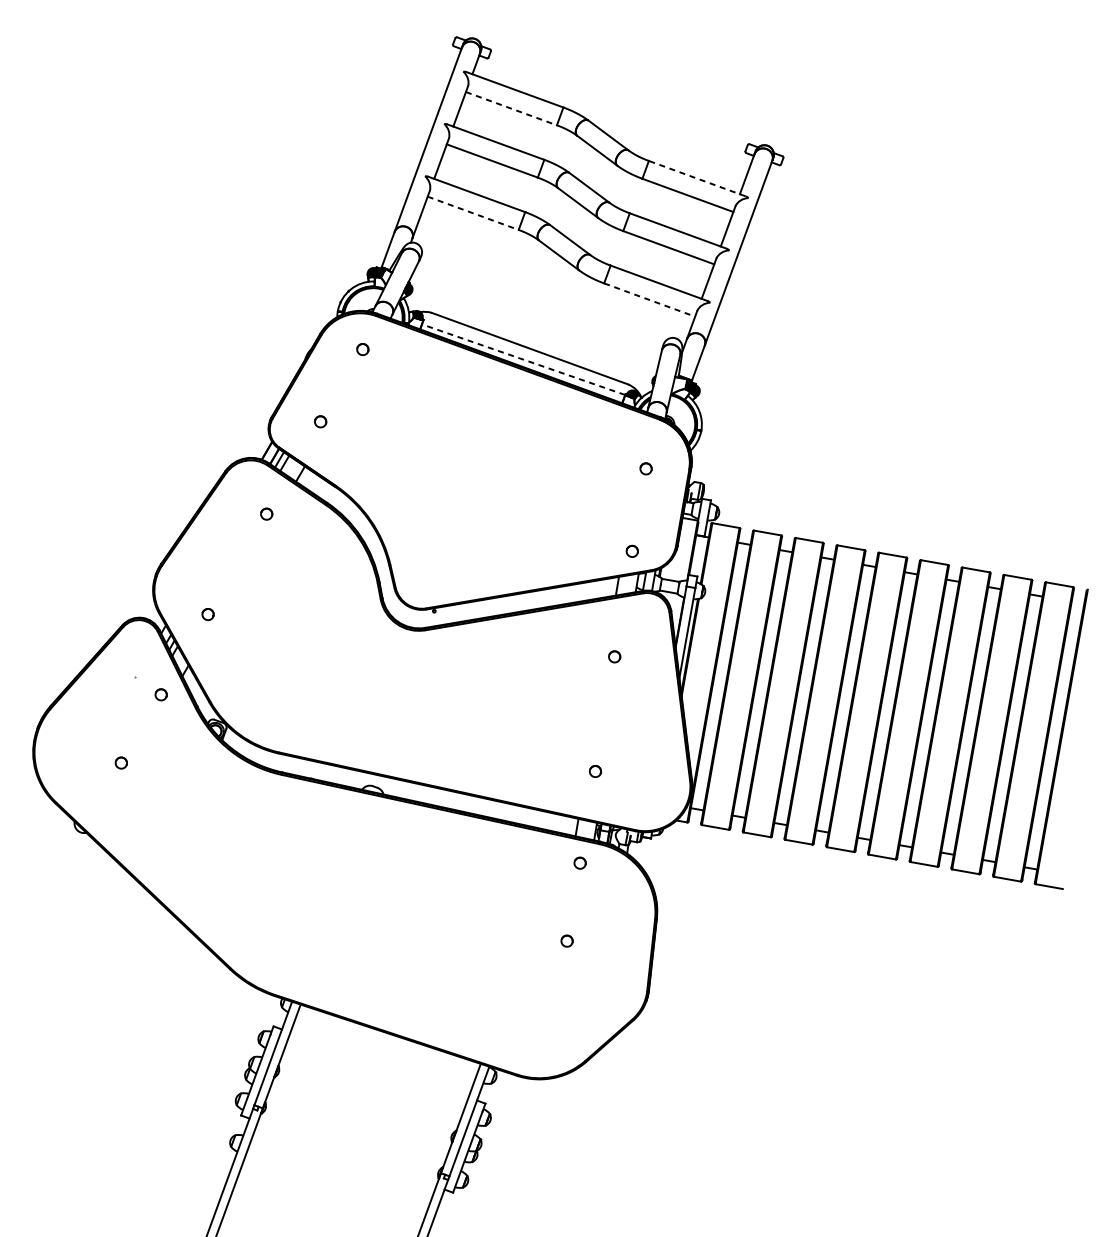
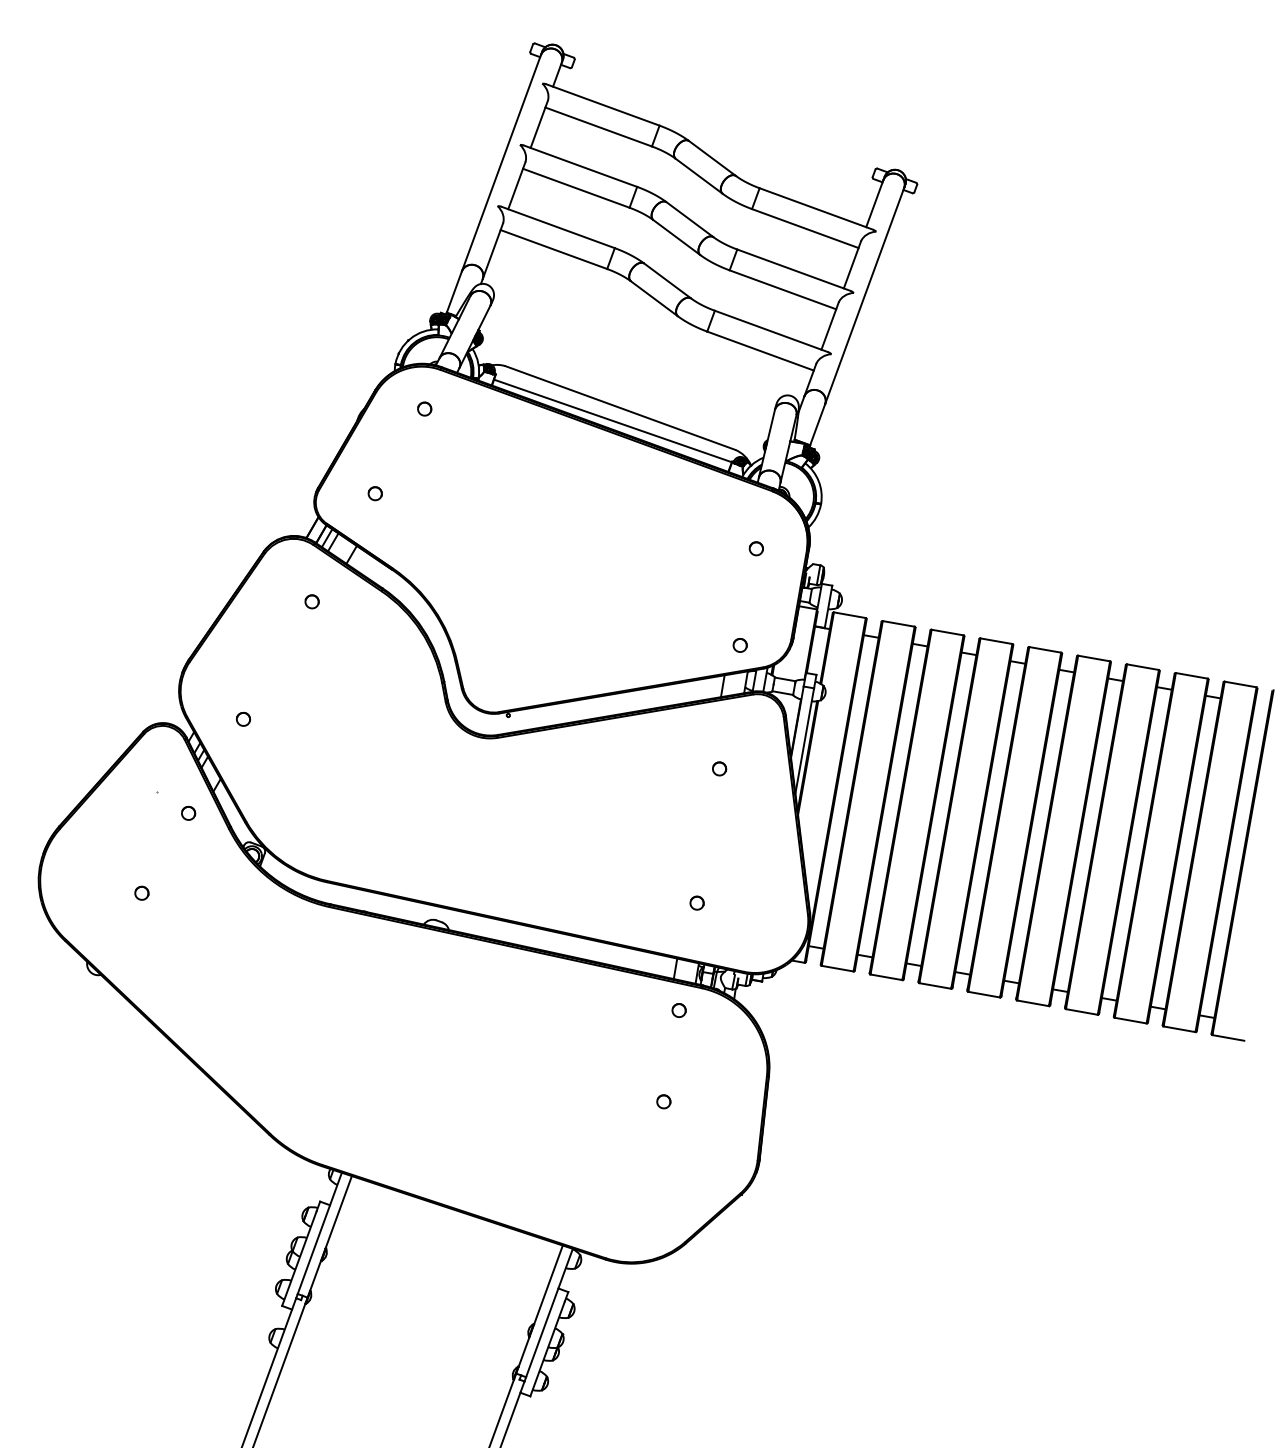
line: (511, 109) -> (598, 127), dashed -> solid
line: (696, 178) -> (815, 208), dashed -> solid
line: (472, 213) -> (553, 249), dashed -> solid
line: (649, 300) -> (760, 351), dashed -> solid
line: (523, 359) -> (612, 420), dashed -> solid

